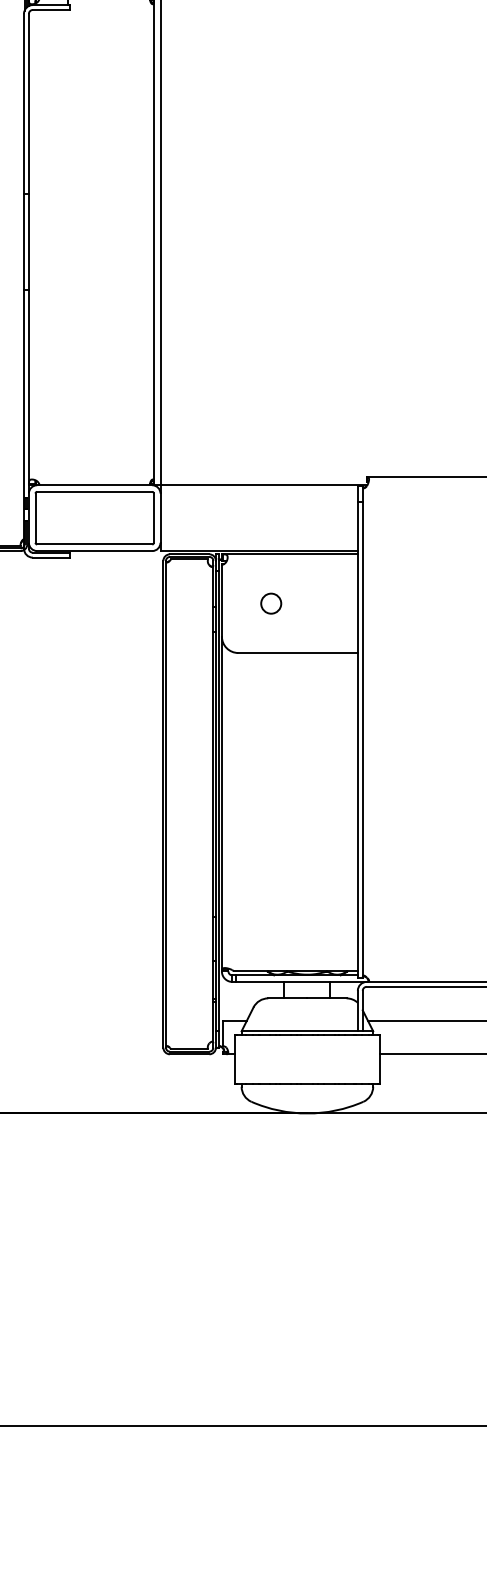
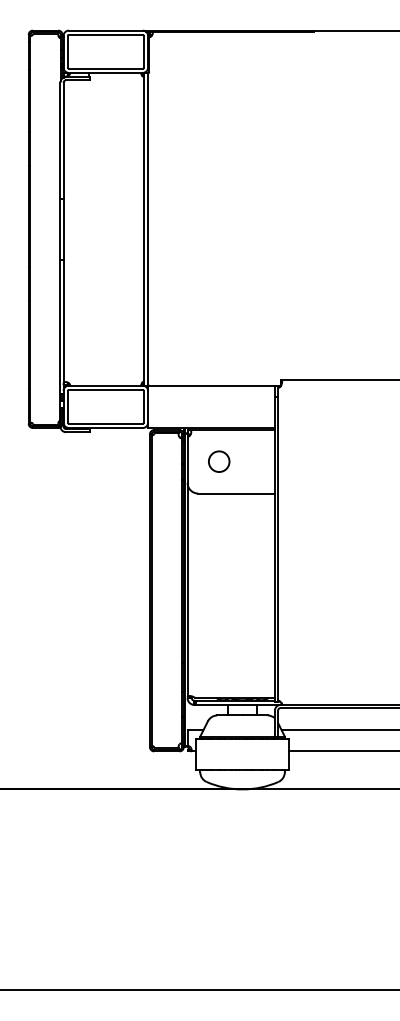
circle: (271, 603) -> (219, 461), size x1.6

